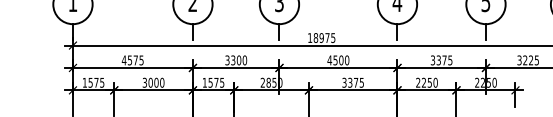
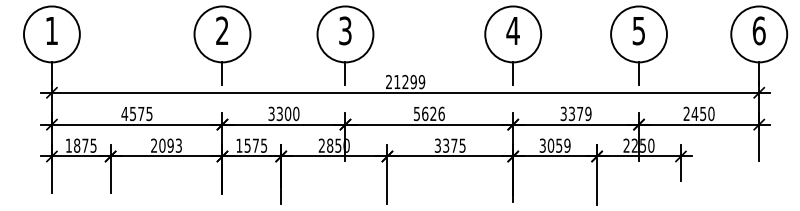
text: (321, 37) -> (405, 81), 18975 -> 21299
text: (337, 60) -> (428, 113), 4500 -> 5626
text: (450, 60) -> (588, 113), 3375 -> 3379
text: (527, 60) -> (698, 113), 3225 -> 2450
text: (90, 82) -> (77, 145), 1575 -> 1875
text: (153, 82) -> (166, 145), 3000 -> 2093
text: (426, 82) -> (554, 145), 2250 -> 3059

